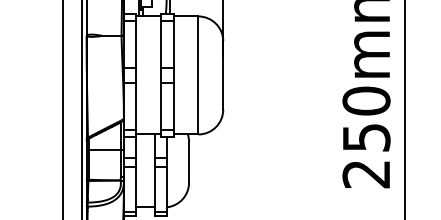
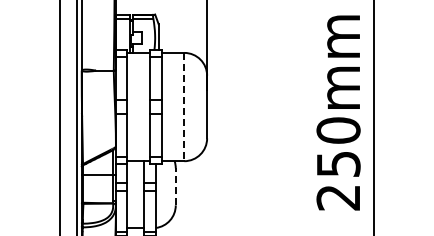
line: (198, 75) -> (184, 107), solid -> dashed
line: (188, 162) -> (175, 186), solid -> dashed

